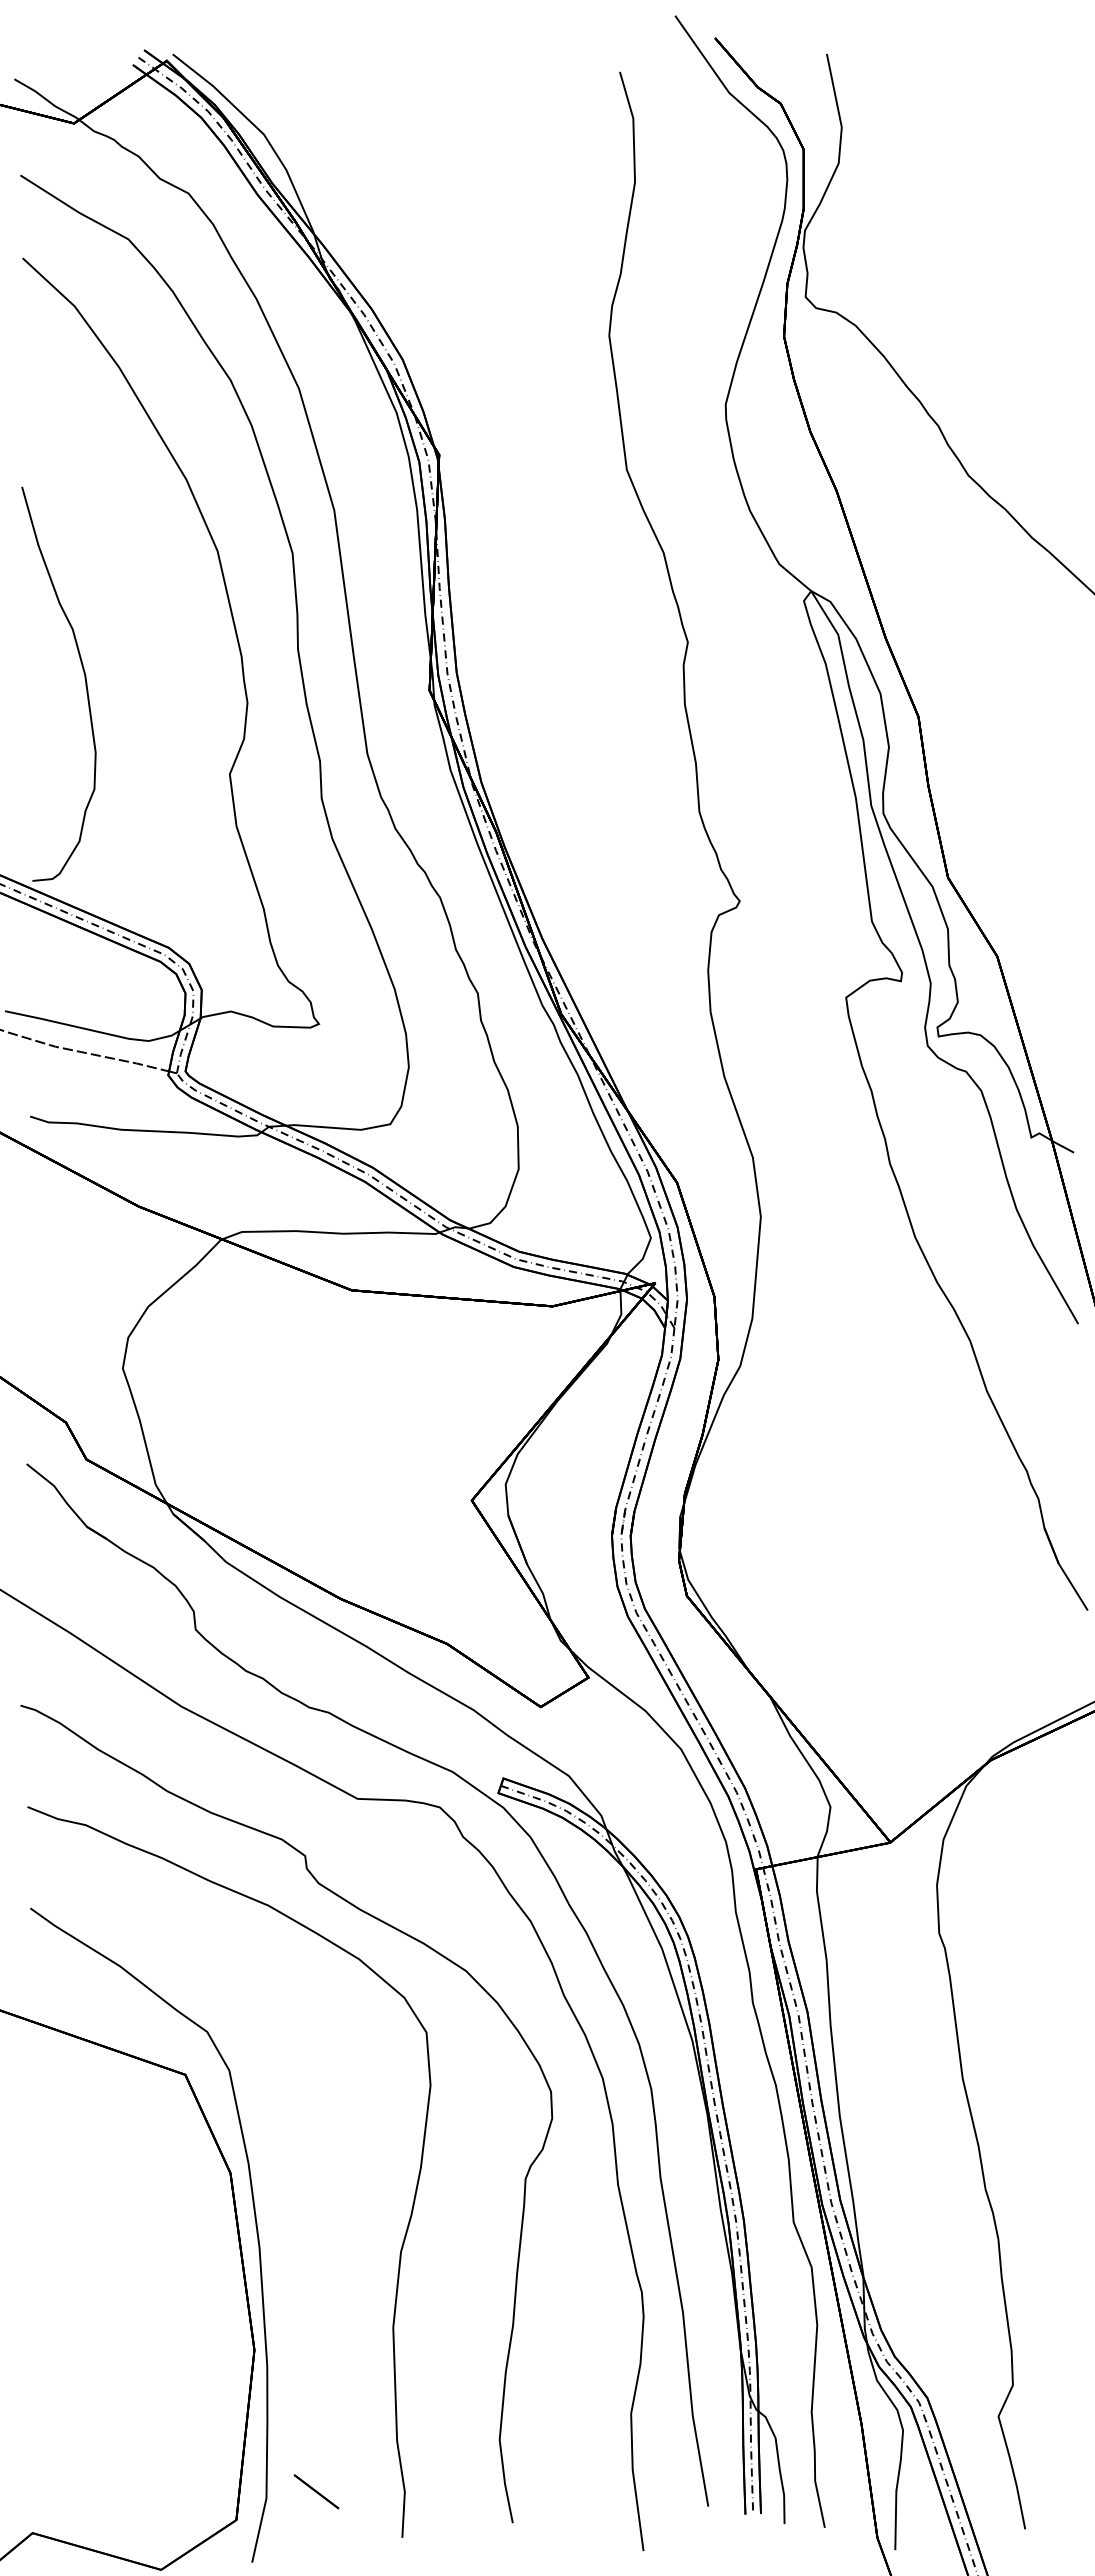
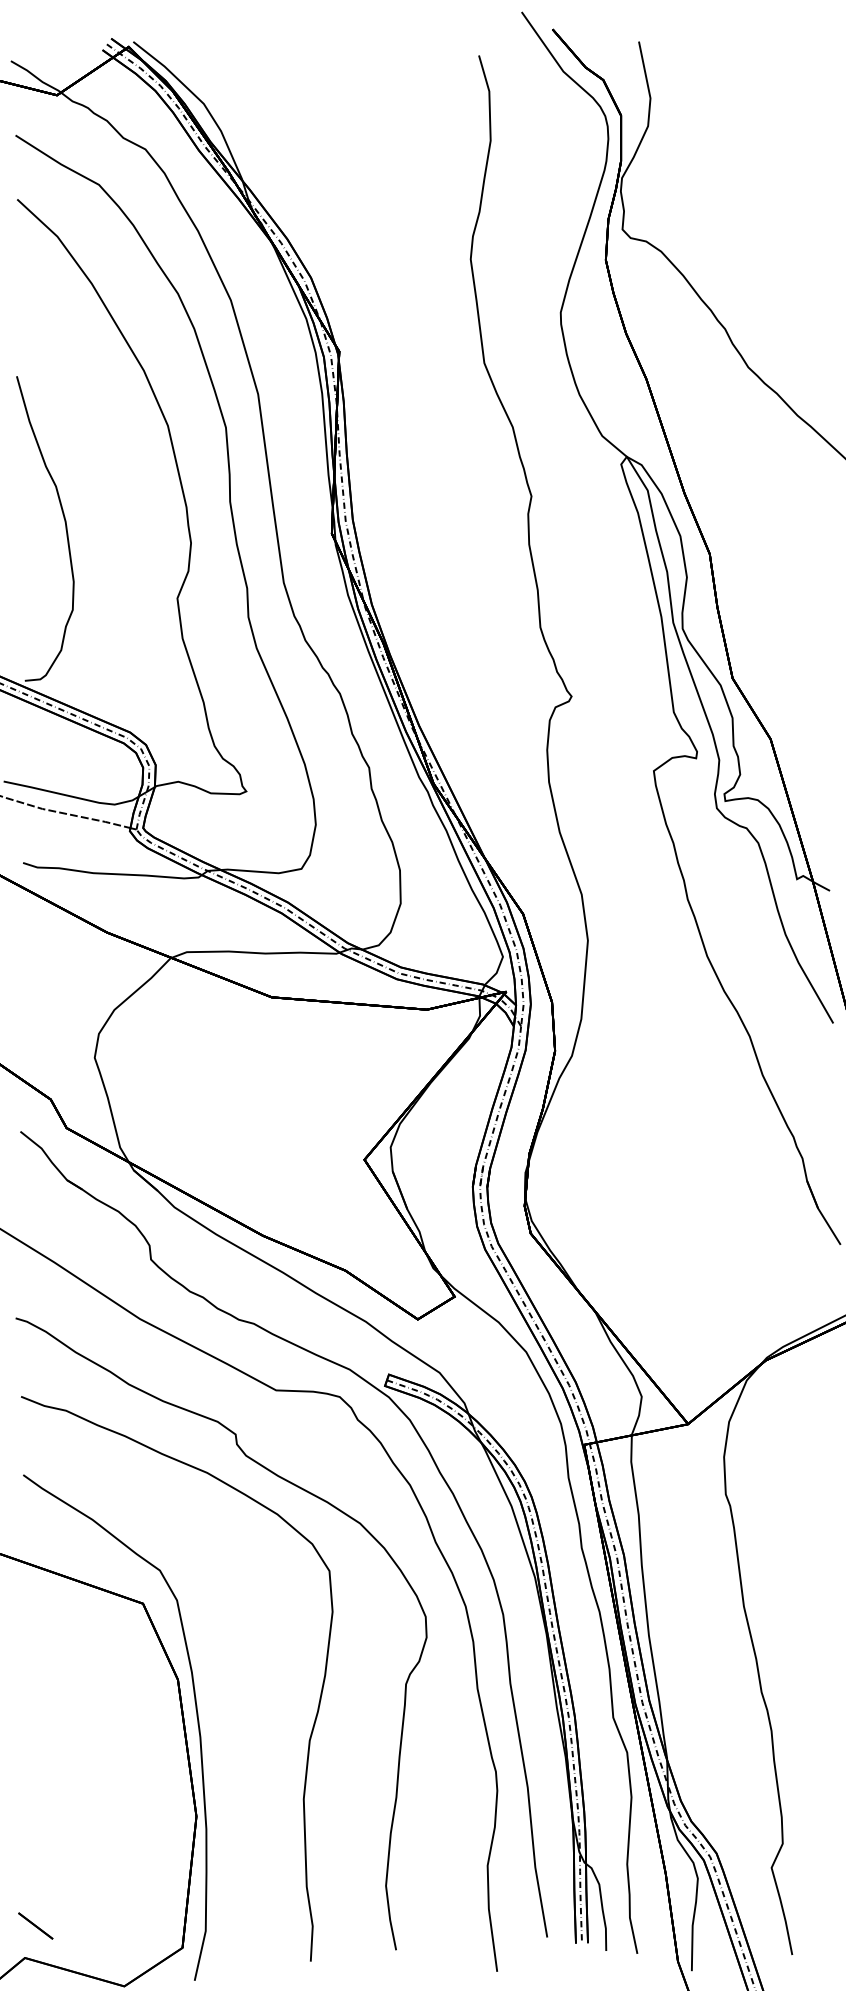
line: (316, 2491) -> (35, 1925), moved

